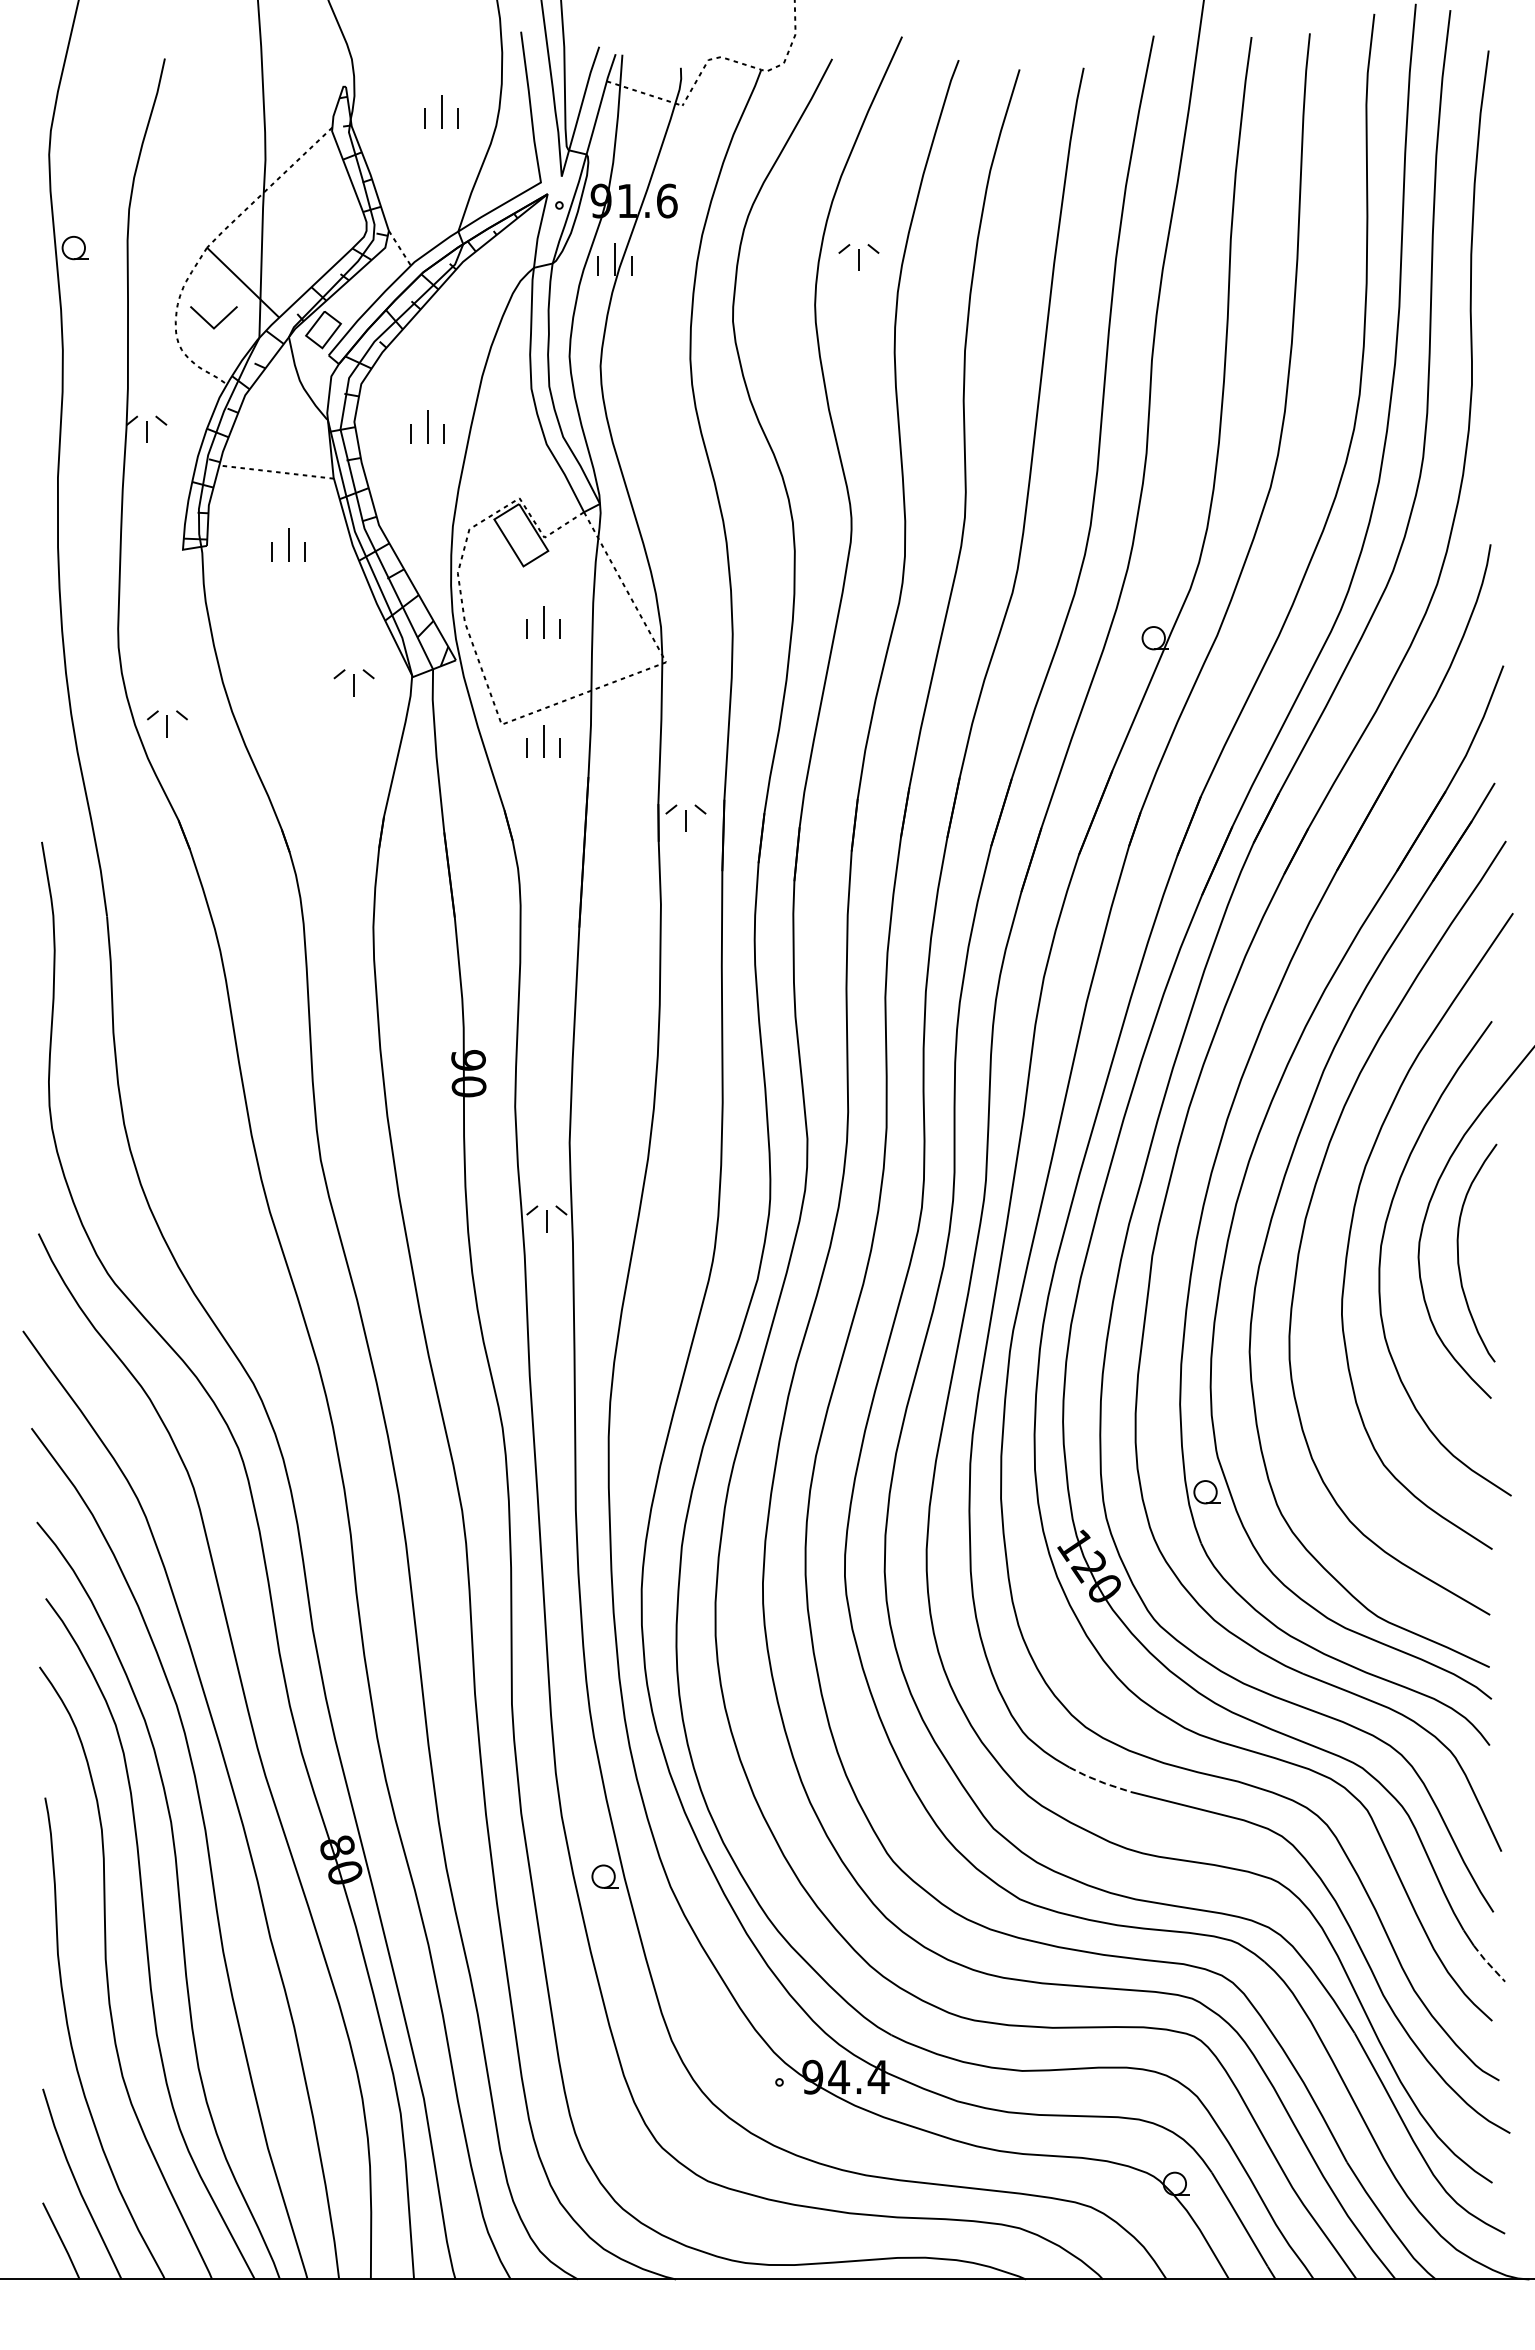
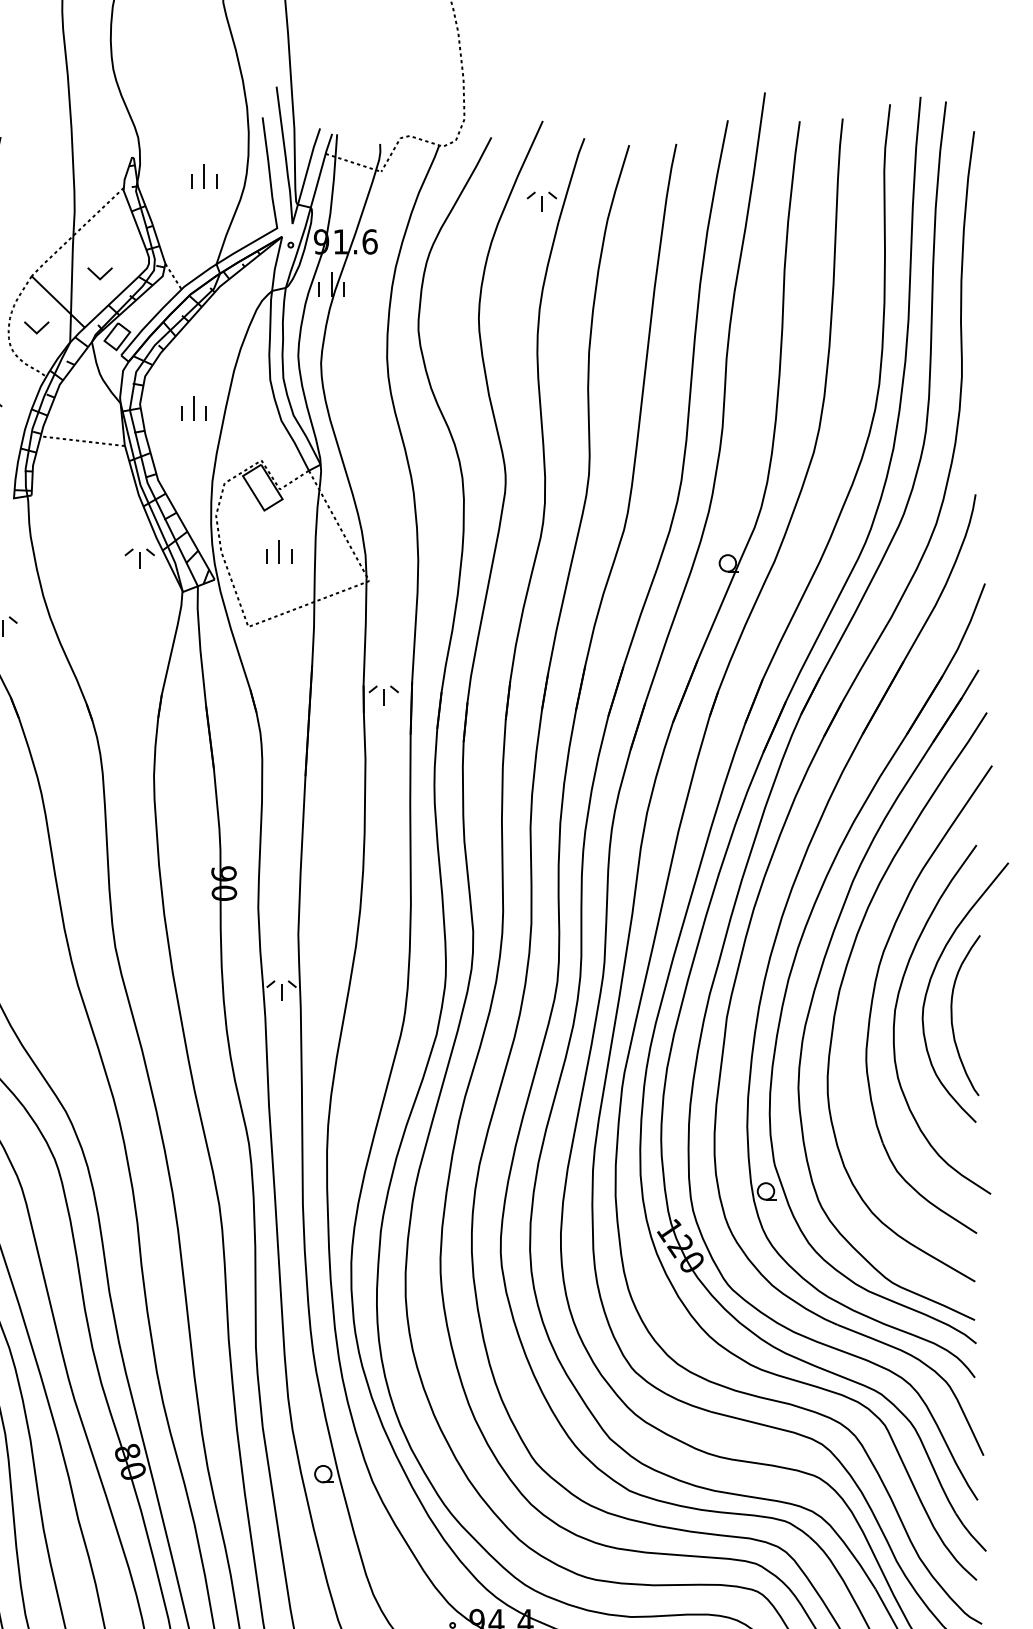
part: (300, 243) -> (100, 273), added
part: (858, 257) -> (541, 201), moved
part: (213, 317) -> (36, 327), size x0.71
part: (288, 544) -> (91, 494), removed
part: (353, 682) -> (139, 558), moved
part: (543, 741) -> (279, 639), removed
line: (1099, 1781) -> (688, 1404), dashed -> solid
line: (1488, 1963) -> (974, 1538), dashed -> solid

